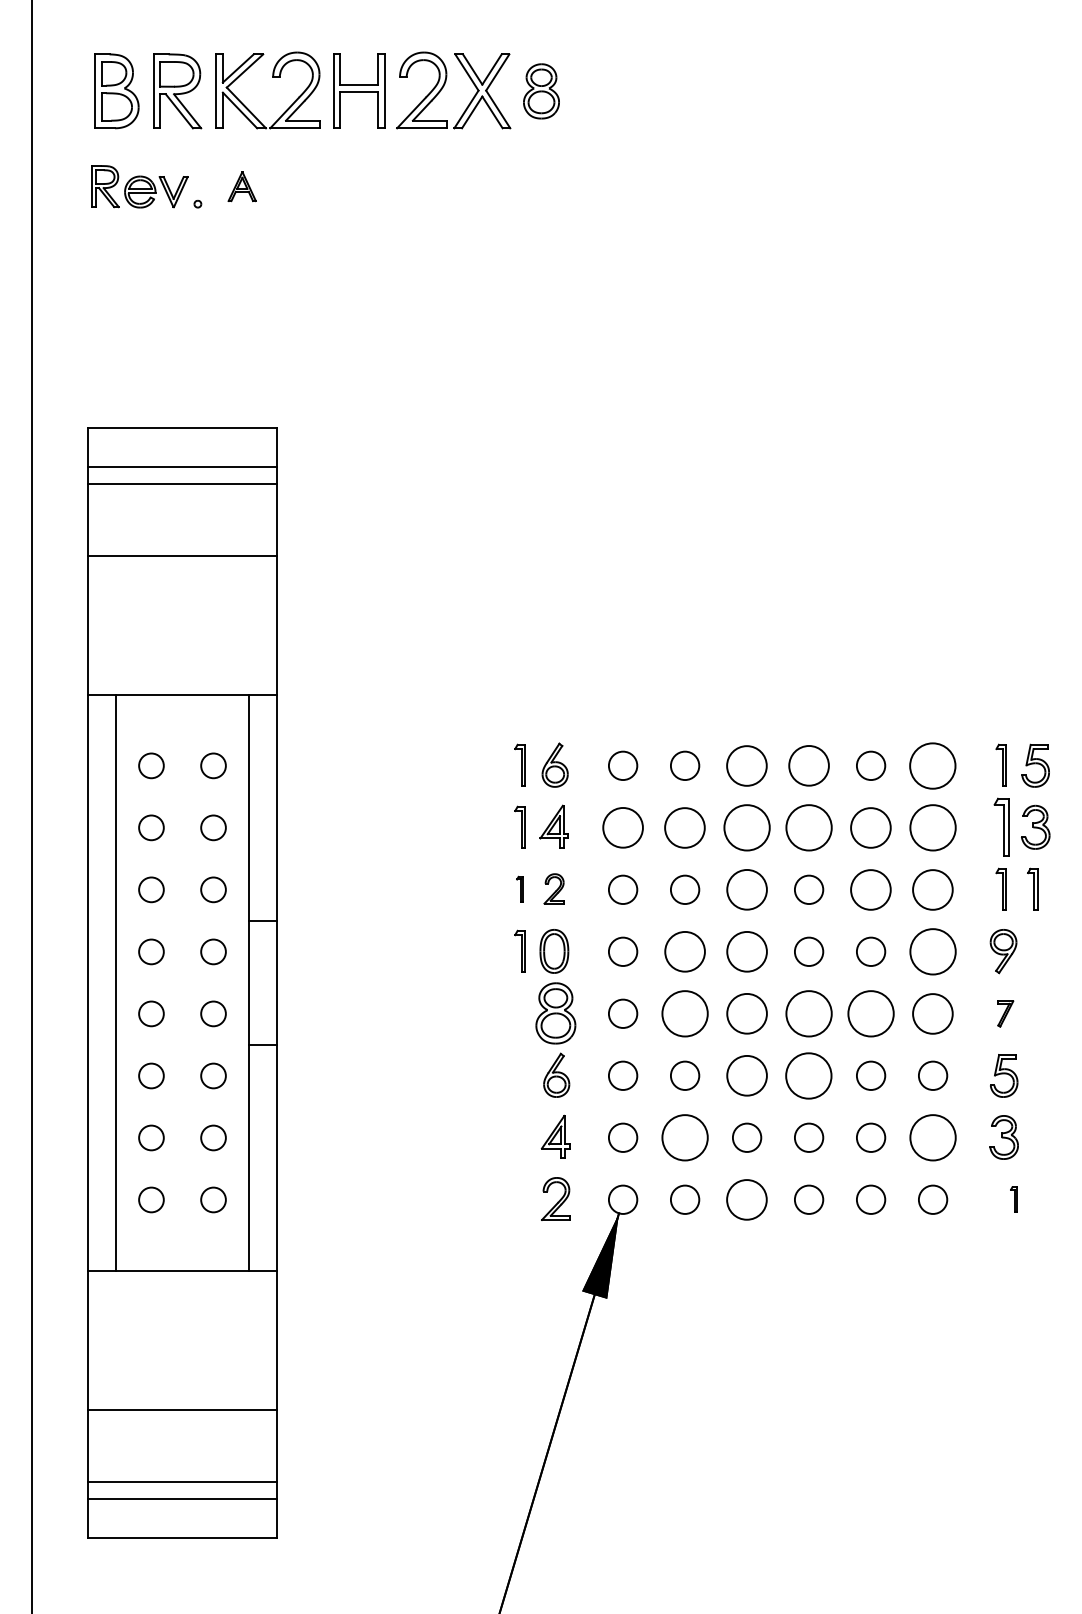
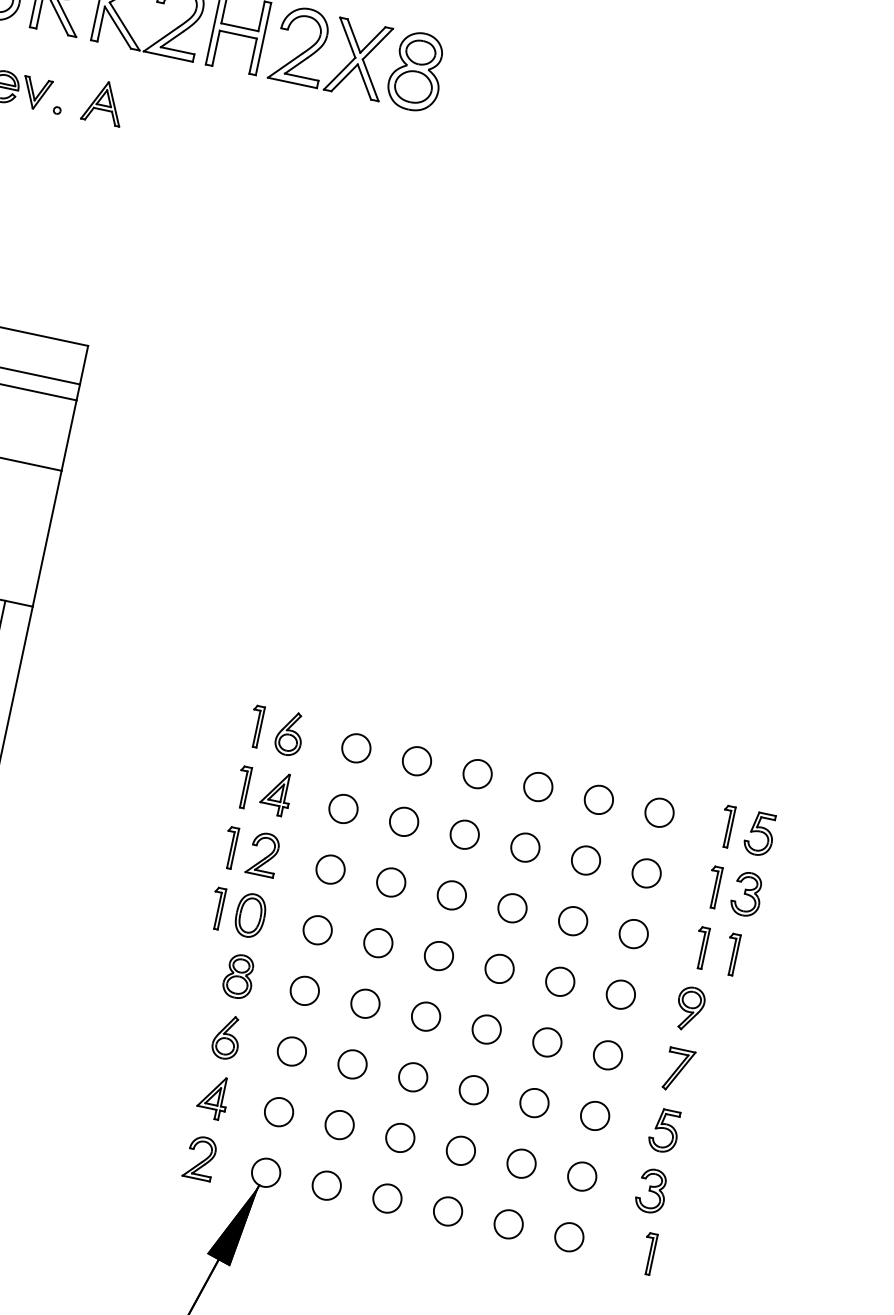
part: (541, 91) -> (416, 71), size x1.43
part: (241, 186) -> (103, 102), size x1.43
circle: (747, 765) -> (478, 773), size x0.71
circle: (808, 765) -> (537, 786), size x0.71
circle: (933, 765) -> (660, 812), size x0.62
part: (1000, 826) -> (712, 886), size x0.71
circle: (622, 827) -> (342, 808), size x0.71
circle: (685, 827) -> (404, 821), size x0.71
circle: (746, 827) -> (464, 834), size x0.62
circle: (808, 827) -> (524, 847), size x0.62
circle: (871, 827) -> (586, 860), size x0.71
circle: (932, 827) -> (646, 872), size x0.62
part: (519, 888) -> (229, 846), size x1.67
part: (553, 888) -> (262, 853), size x1.43
circle: (746, 889) -> (451, 894), size x0.71
circle: (871, 889) -> (573, 920), size x0.71
circle: (933, 889) -> (634, 933), size x0.71
circle: (684, 951) -> (377, 942), size x0.71
circle: (746, 951) -> (438, 955), size x0.71
circle: (932, 951) -> (620, 994), size x0.62
part: (555, 1013) -> (238, 976), size x0.71
circle: (684, 1013) -> (364, 1003), size x0.62
circle: (746, 1013) -> (425, 1016), size x0.71
circle: (808, 1013) -> (486, 1029), size x0.62
circle: (870, 1013) -> (546, 1042), size x0.62
circle: (933, 1013) -> (608, 1055), size x0.71
part: (1005, 1013) -> (678, 1070), size x1.67
circle: (746, 1075) -> (412, 1076), size x0.71
circle: (809, 1075) -> (474, 1089), size x0.62
circle: (684, 1137) -> (339, 1124), size x0.62
circle: (932, 1137) -> (581, 1176), size x0.62
circle: (747, 1199) -> (387, 1198), size x0.71
part: (1013, 1199) -> (648, 1253), size x1.67

